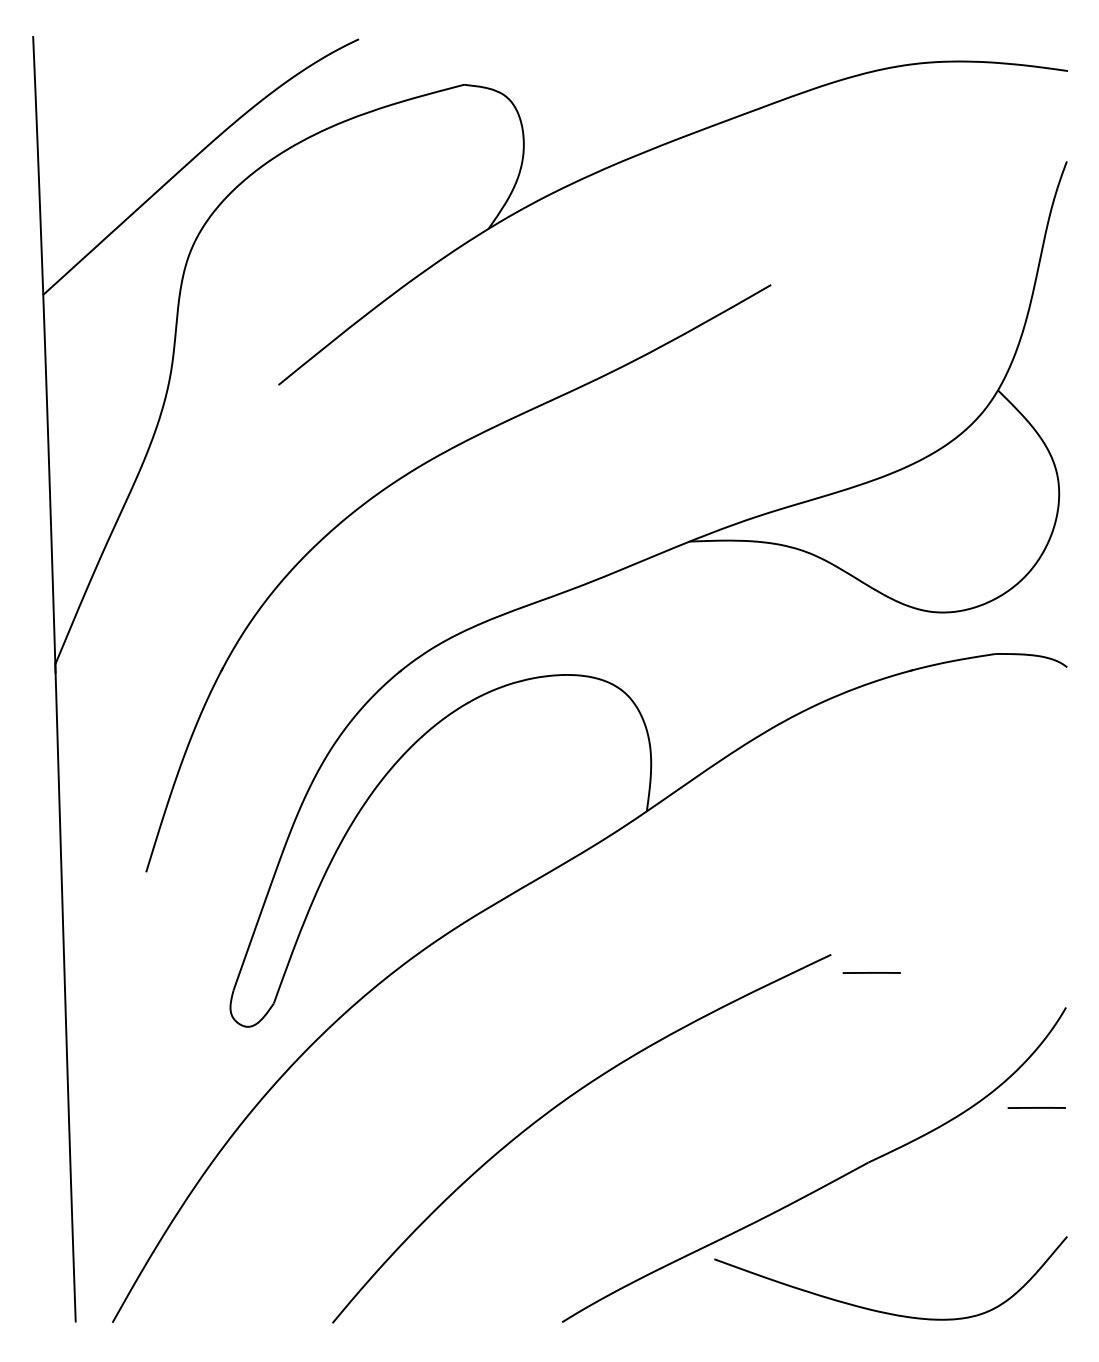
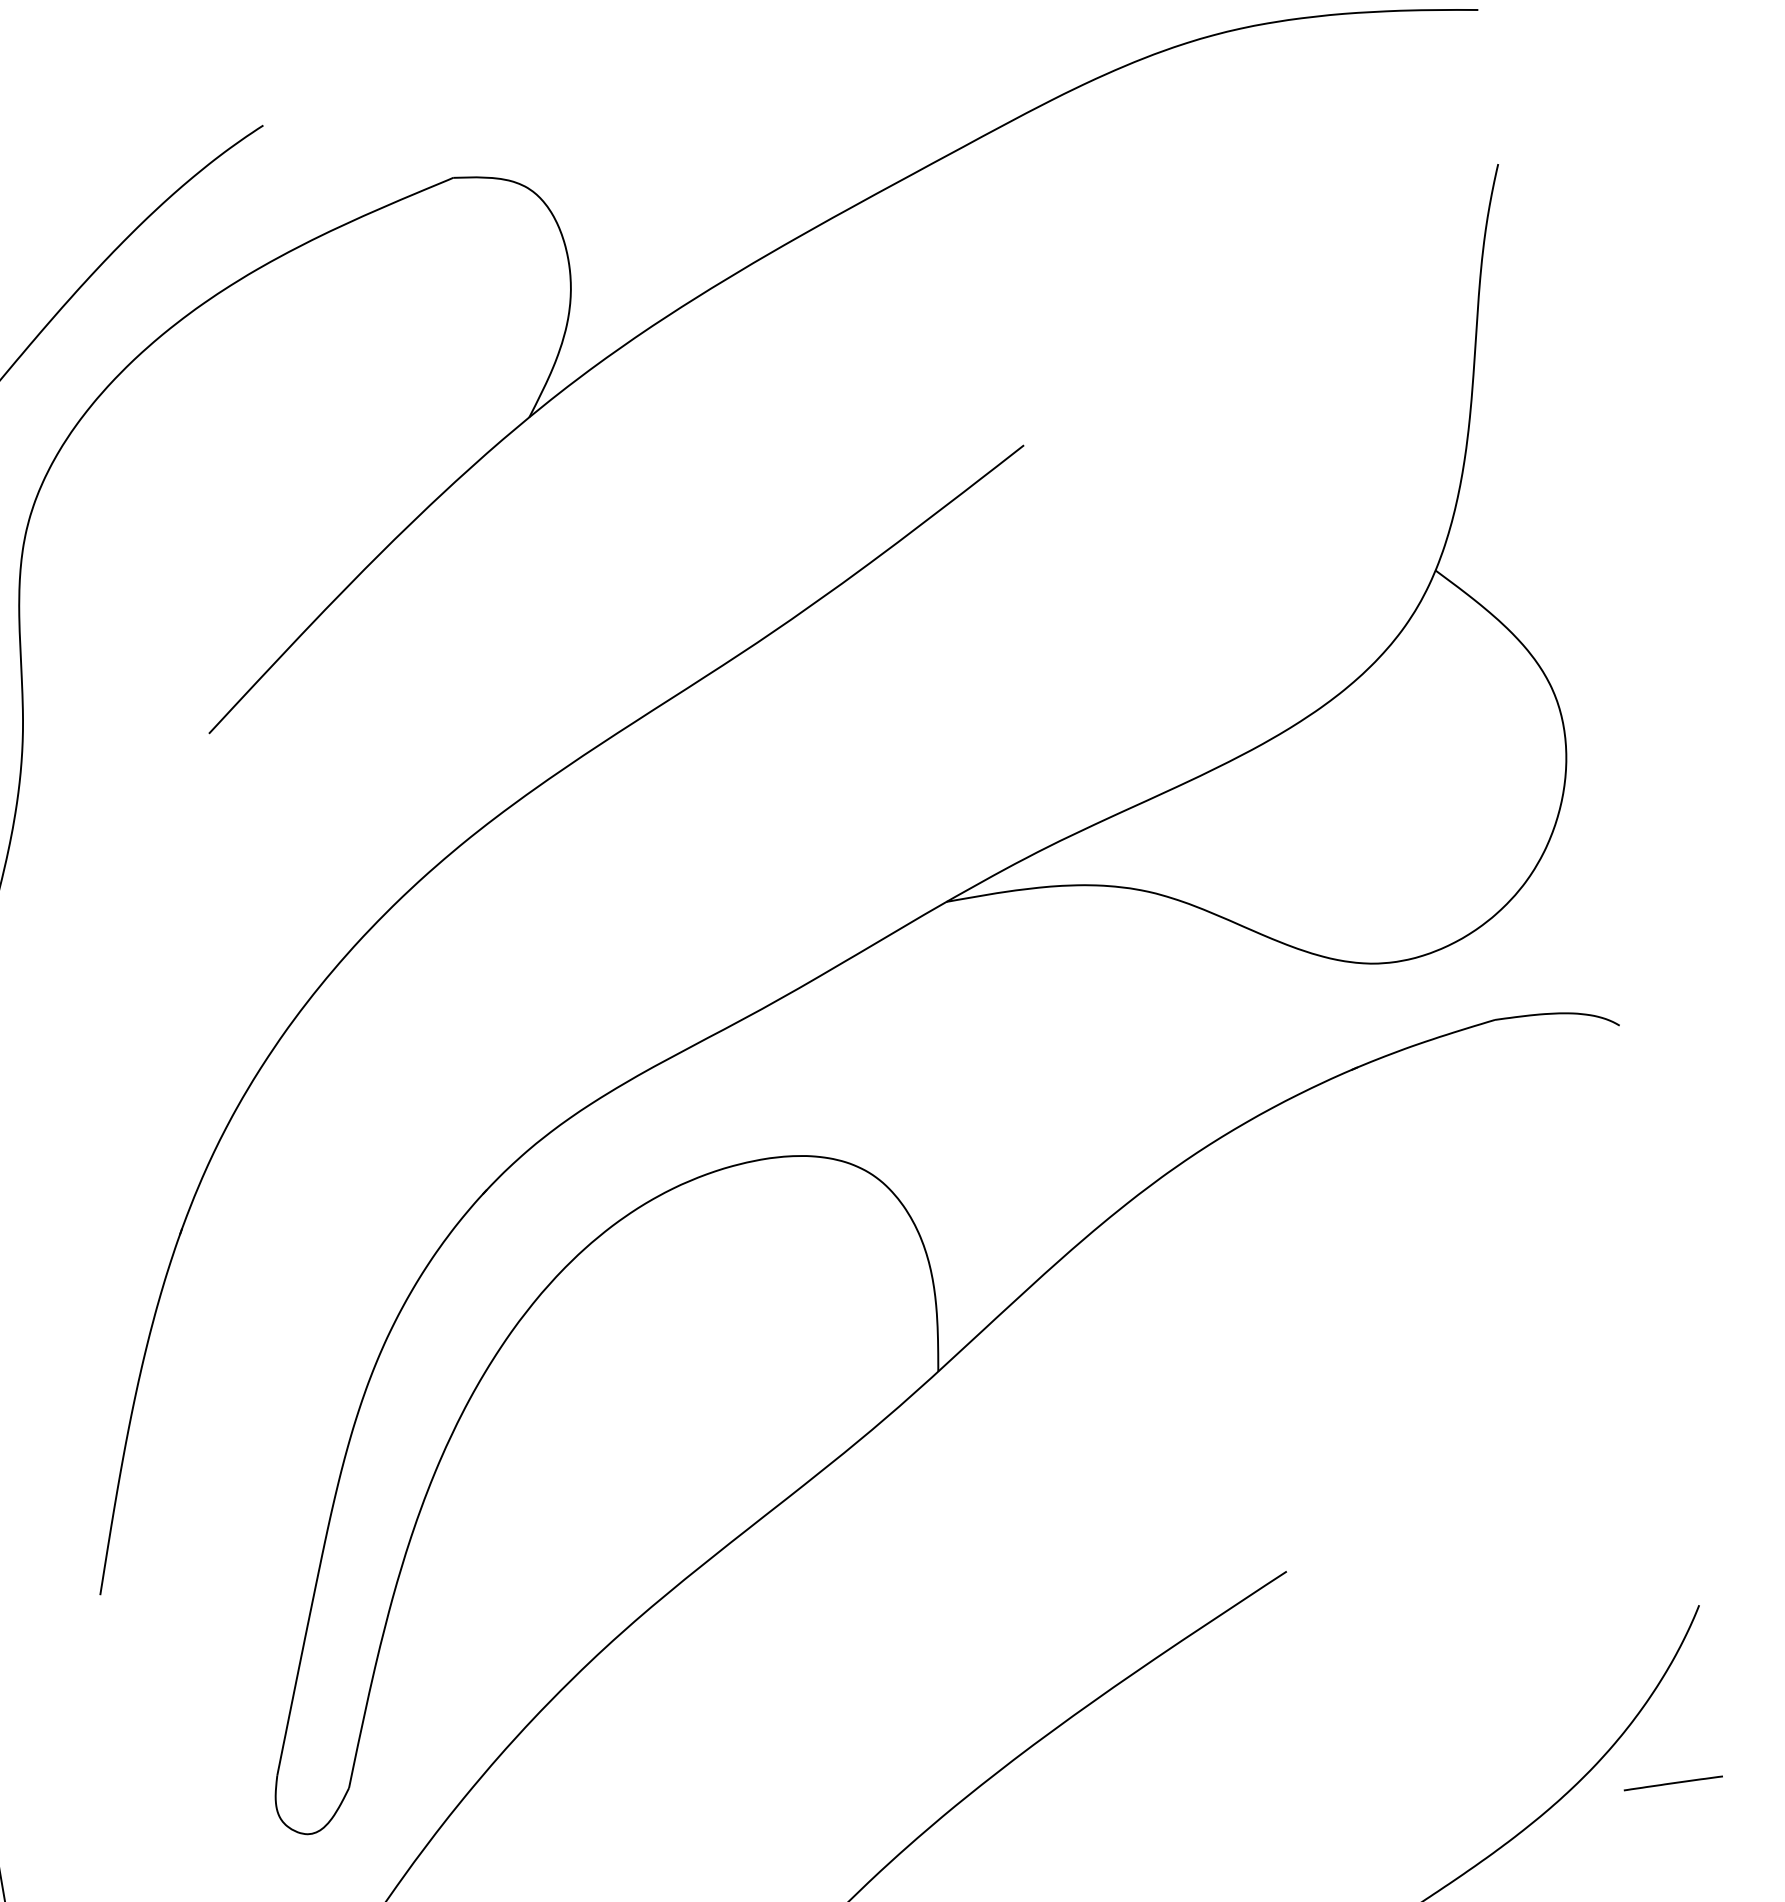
line: (871, 972) -> (1359, 1592), removed

